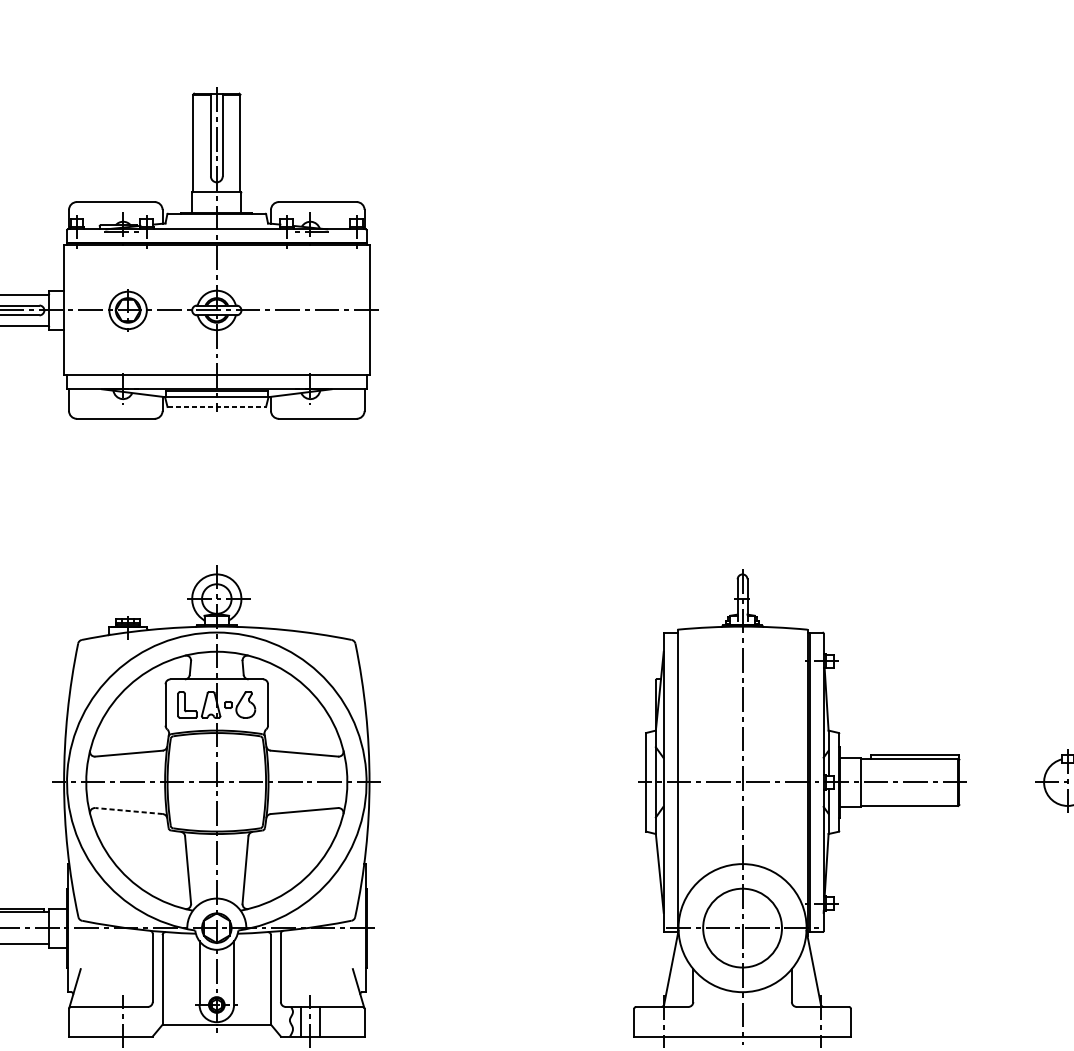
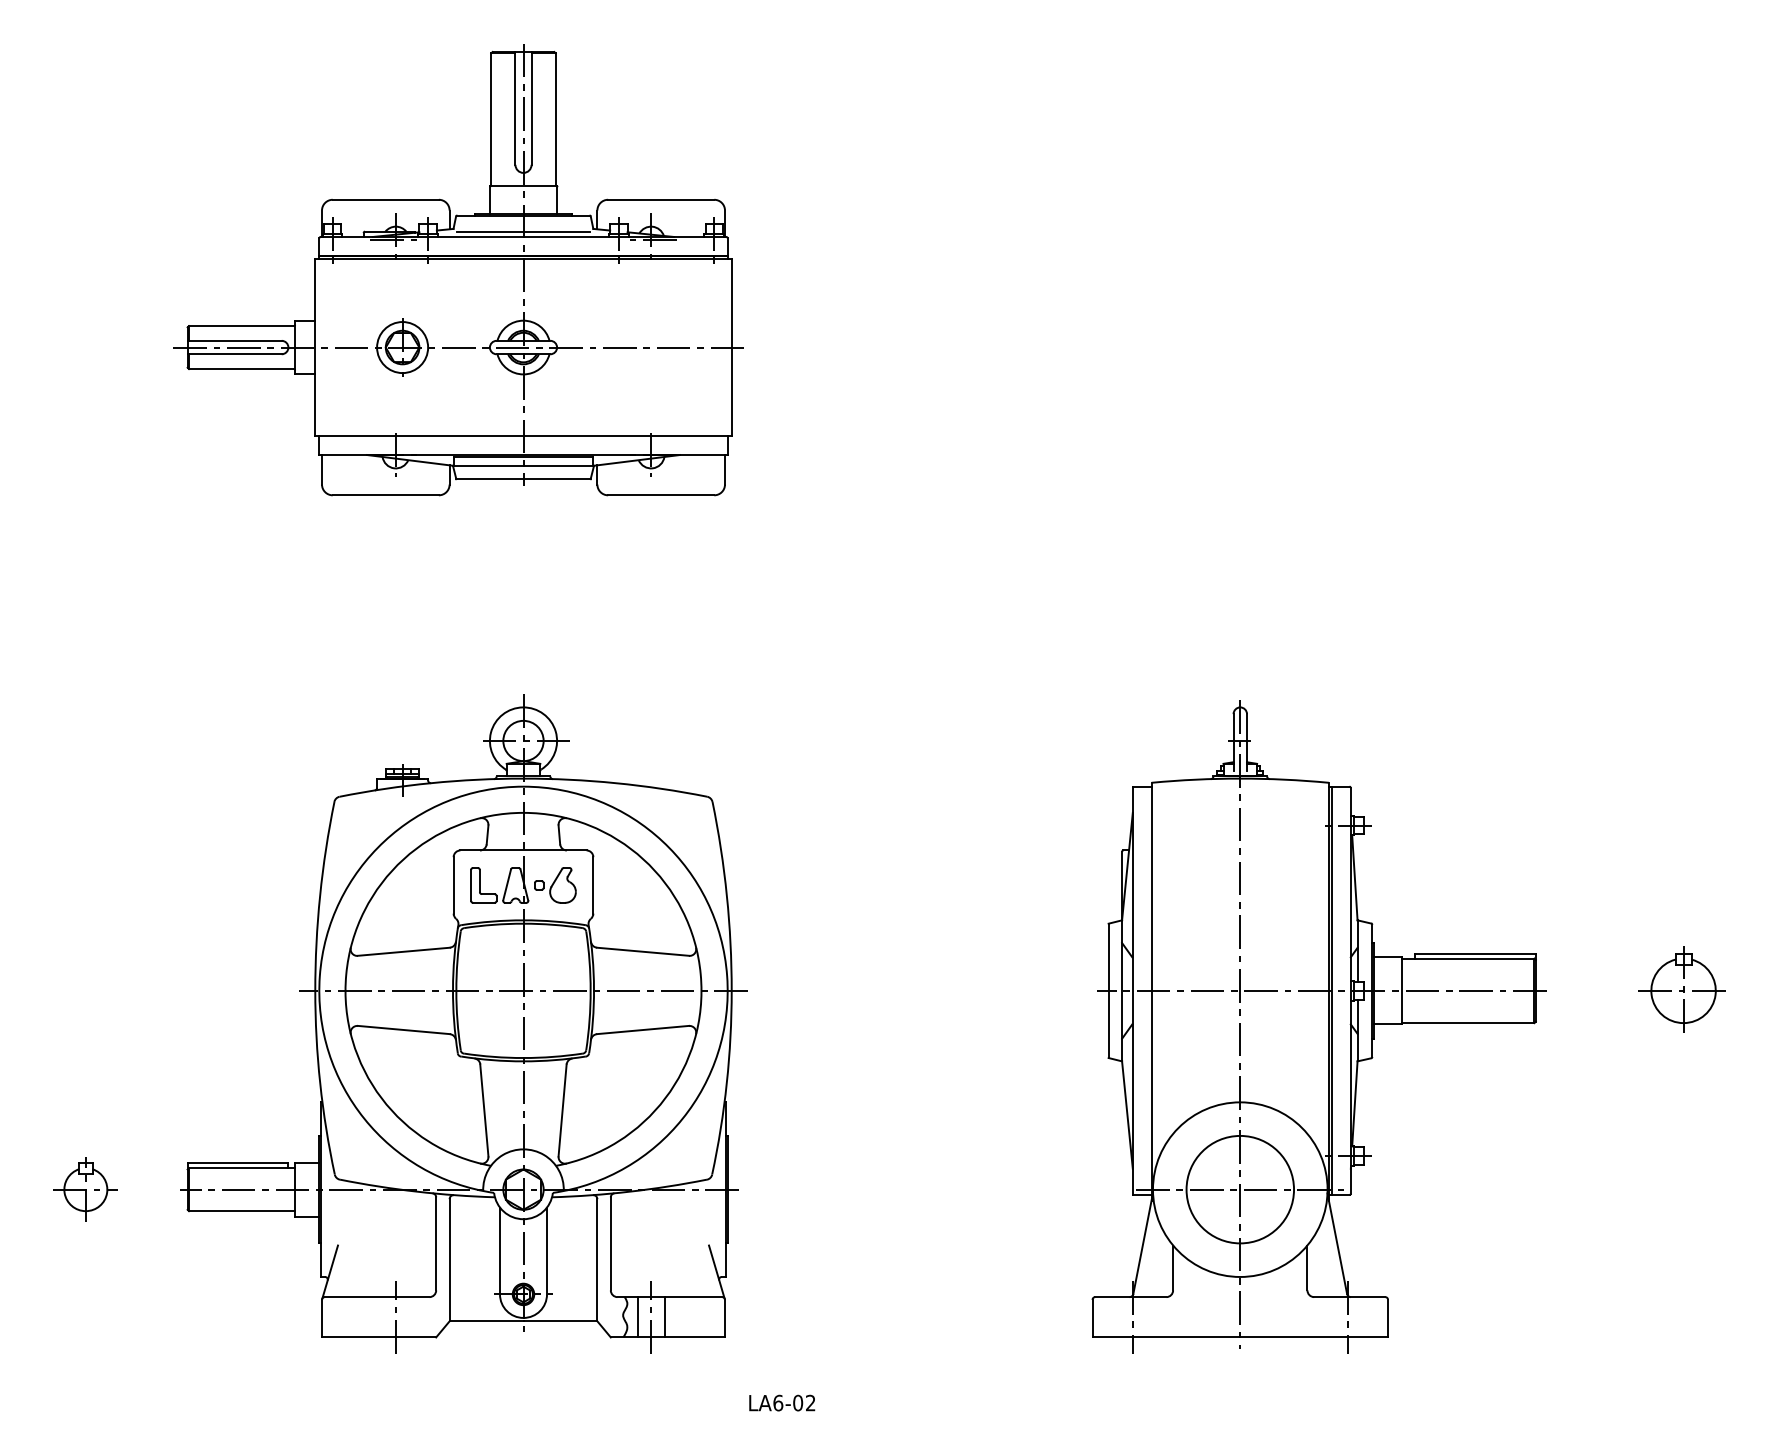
line: (216, 225) -> (523, 231), added
line: (217, 407) -> (524, 479), dashed -> solid
line: (128, 810) -> (403, 1029), dashed -> solid

